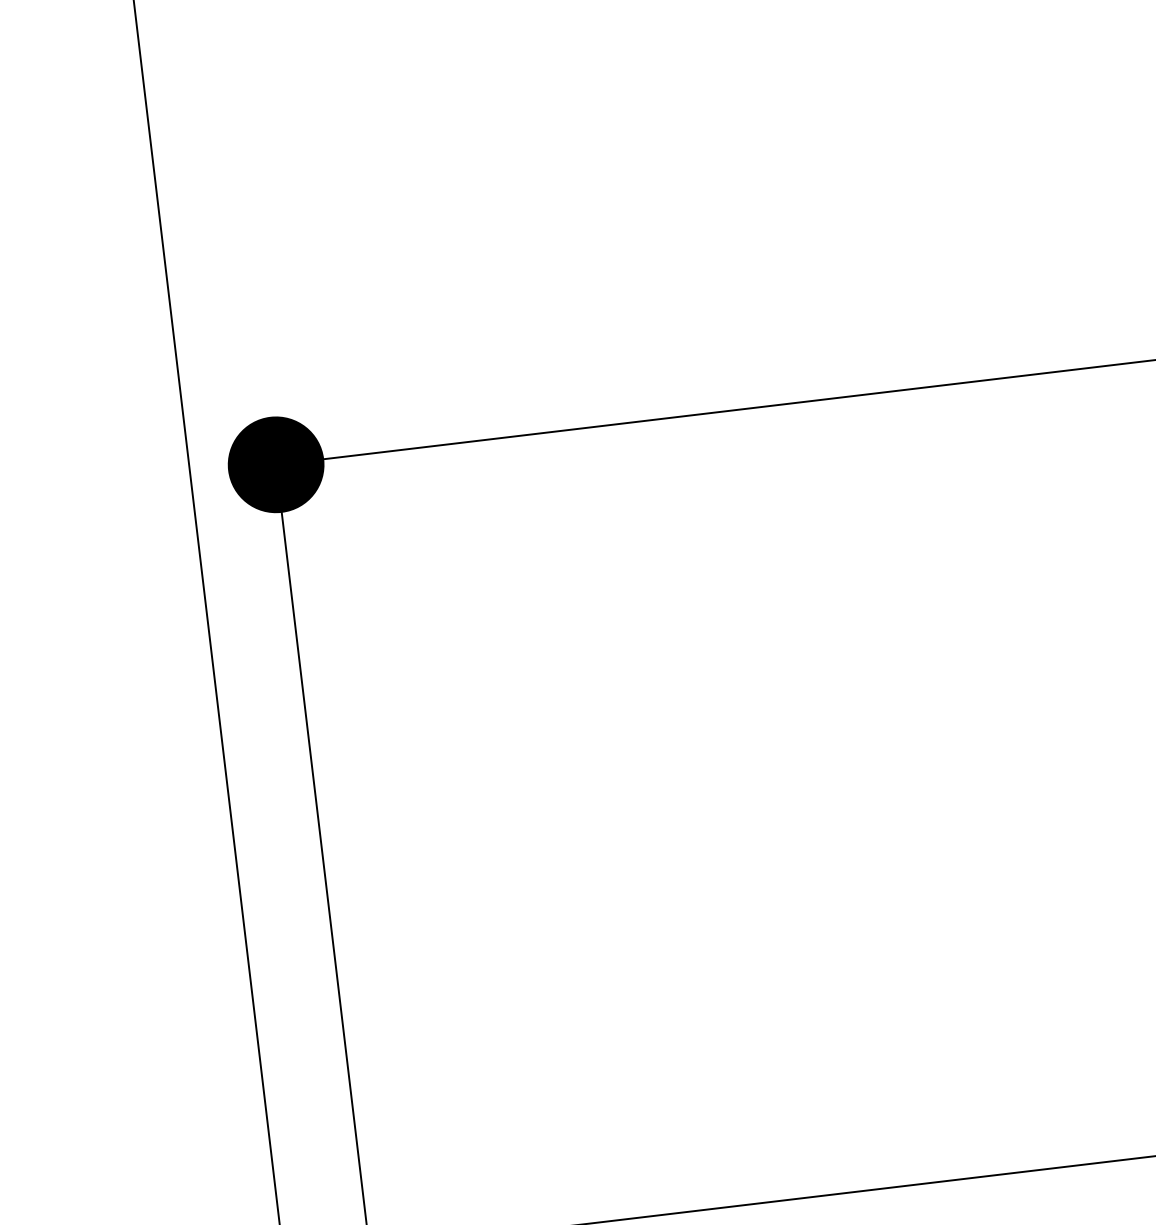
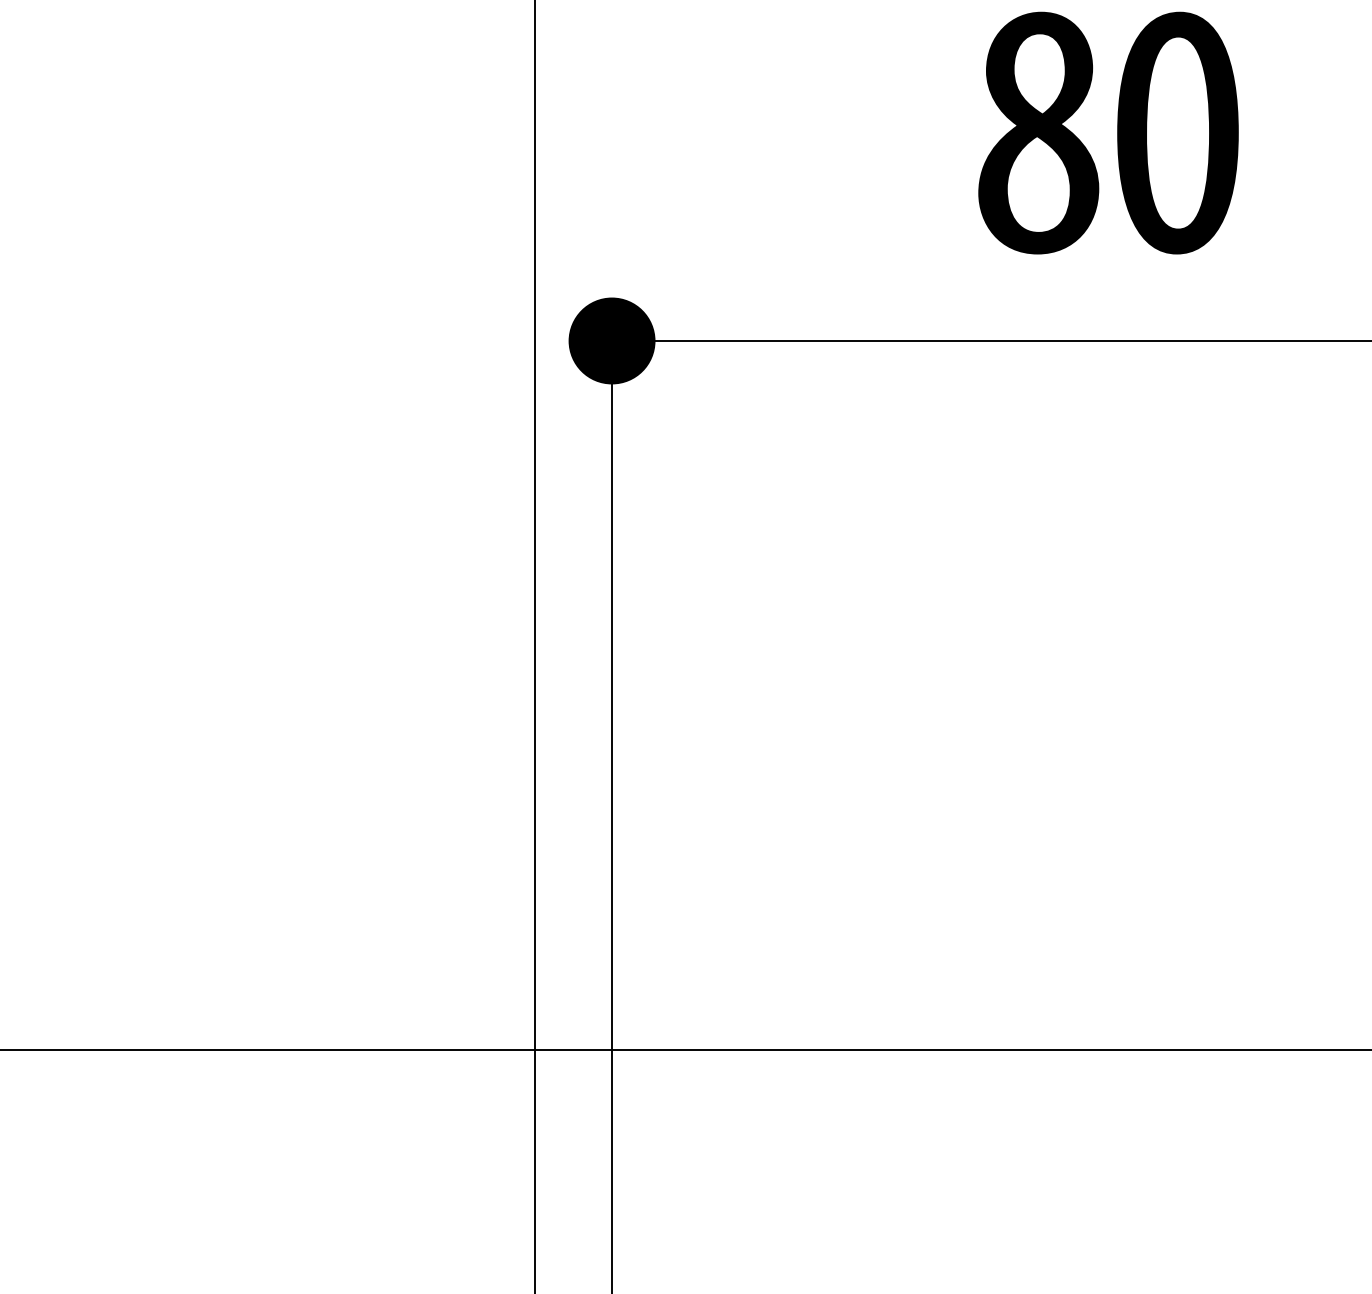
part: (808, 167) -> (1117, 132), added

